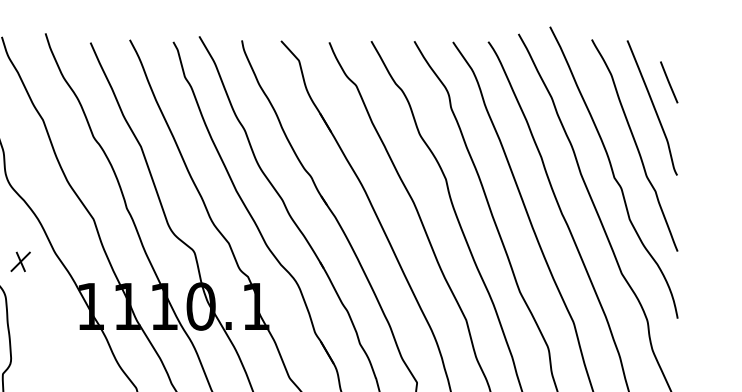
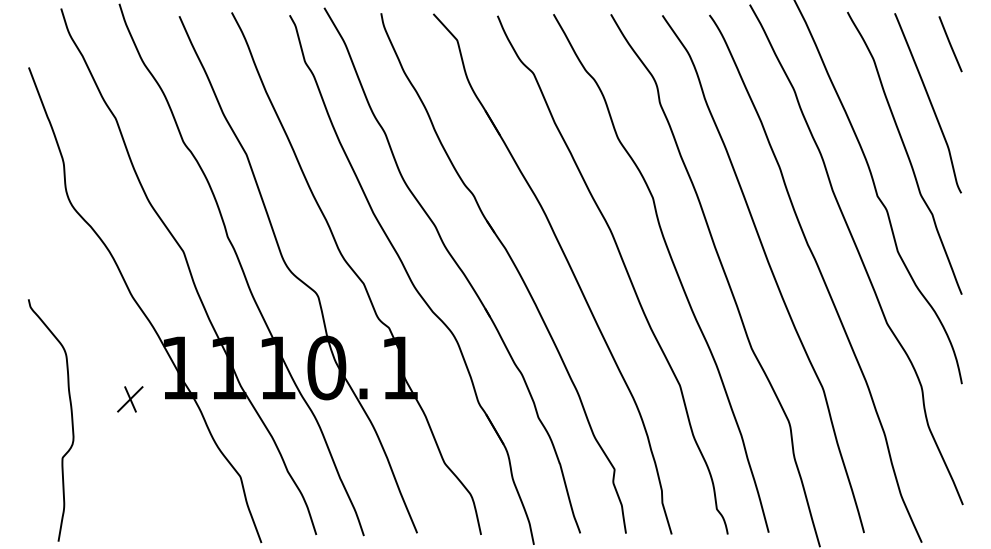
line: (669, 82) -> (950, 44), moved
part: (20, 261) -> (130, 399), moved

